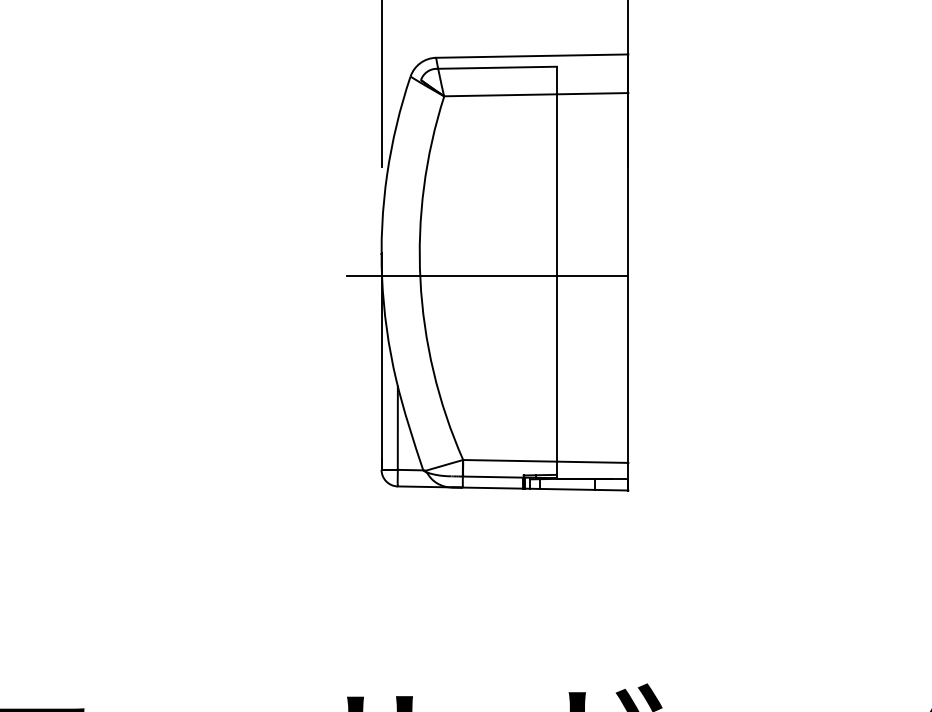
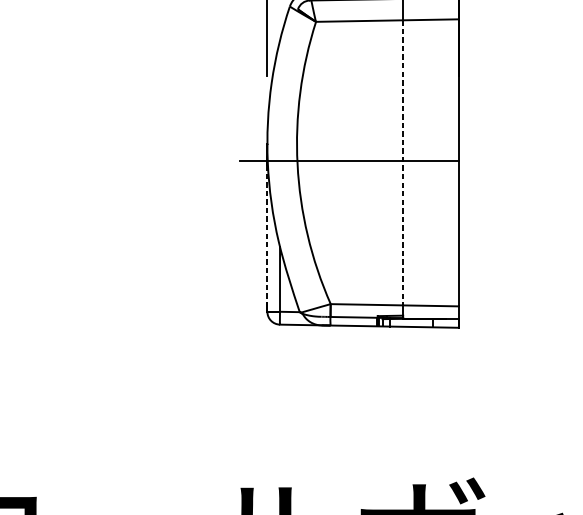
line: (556, 277) -> (403, 162), solid -> dashed
line: (381, 369) -> (267, 233), solid -> dashed

